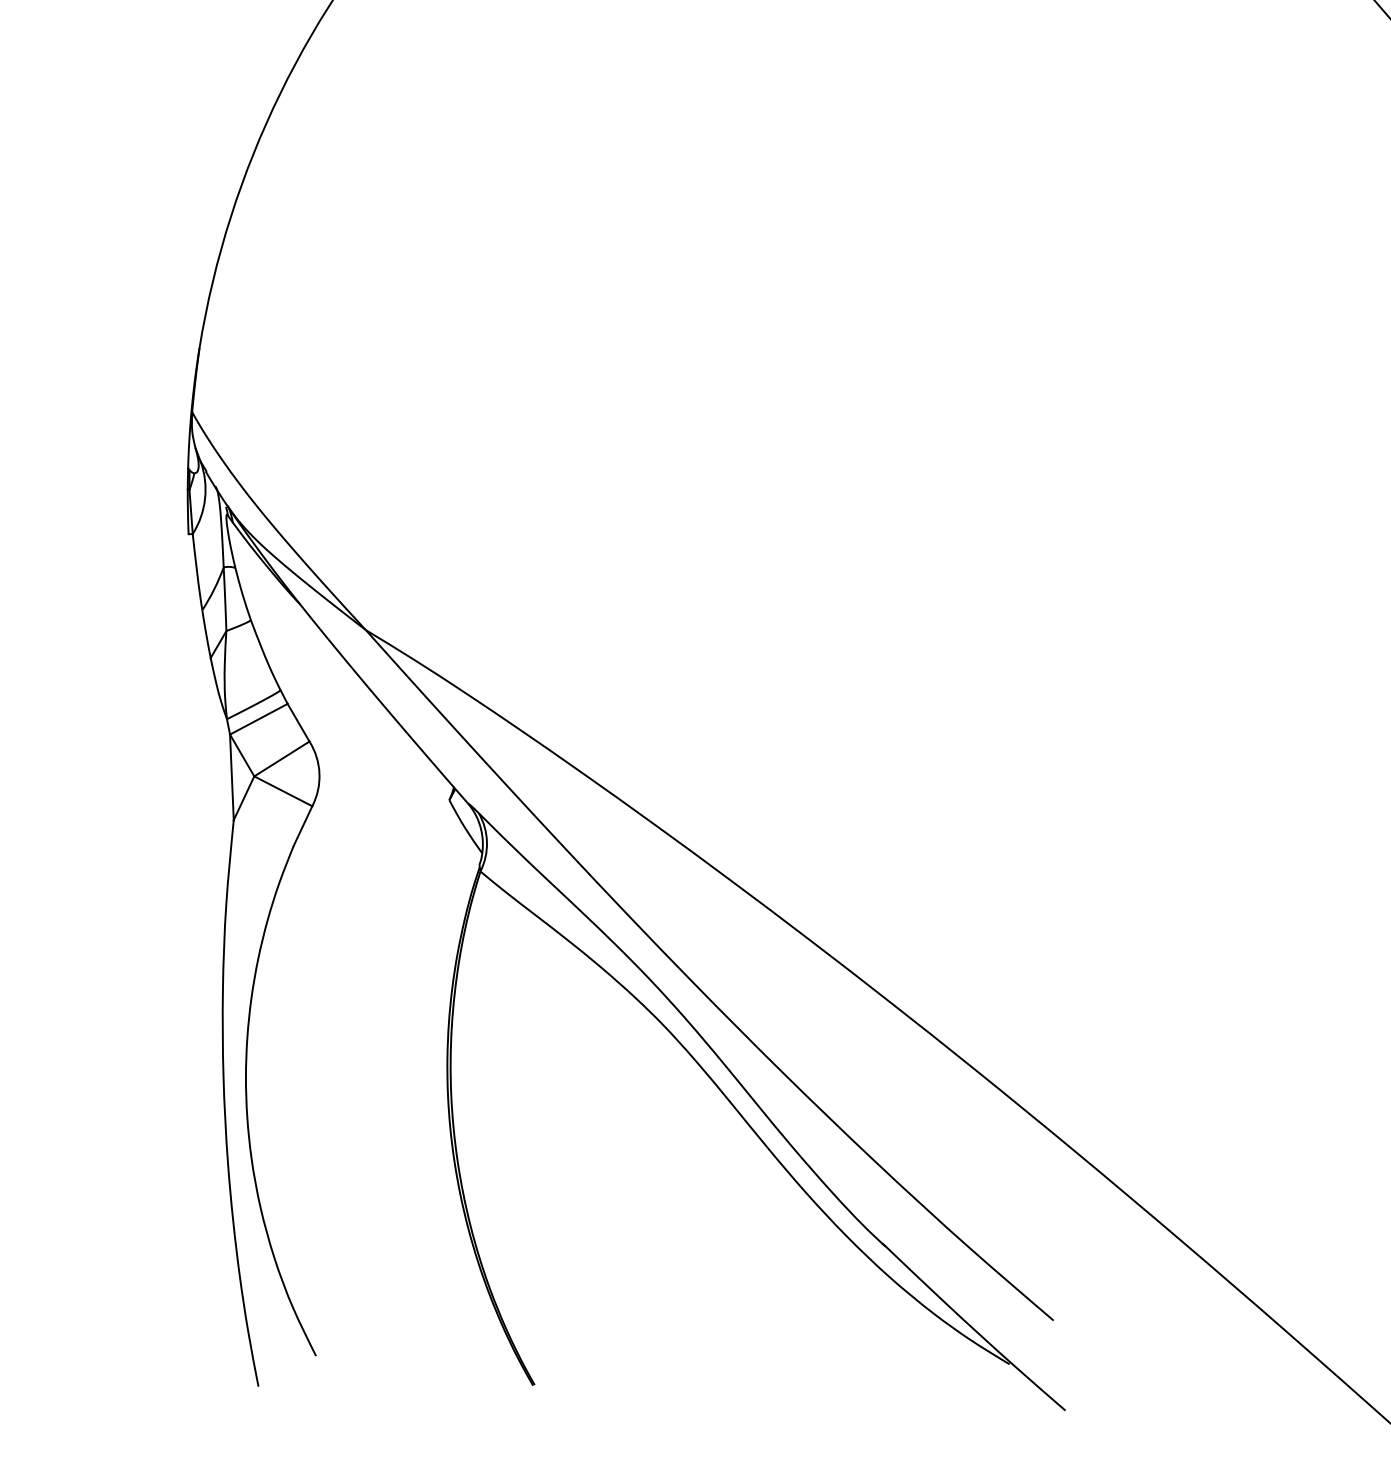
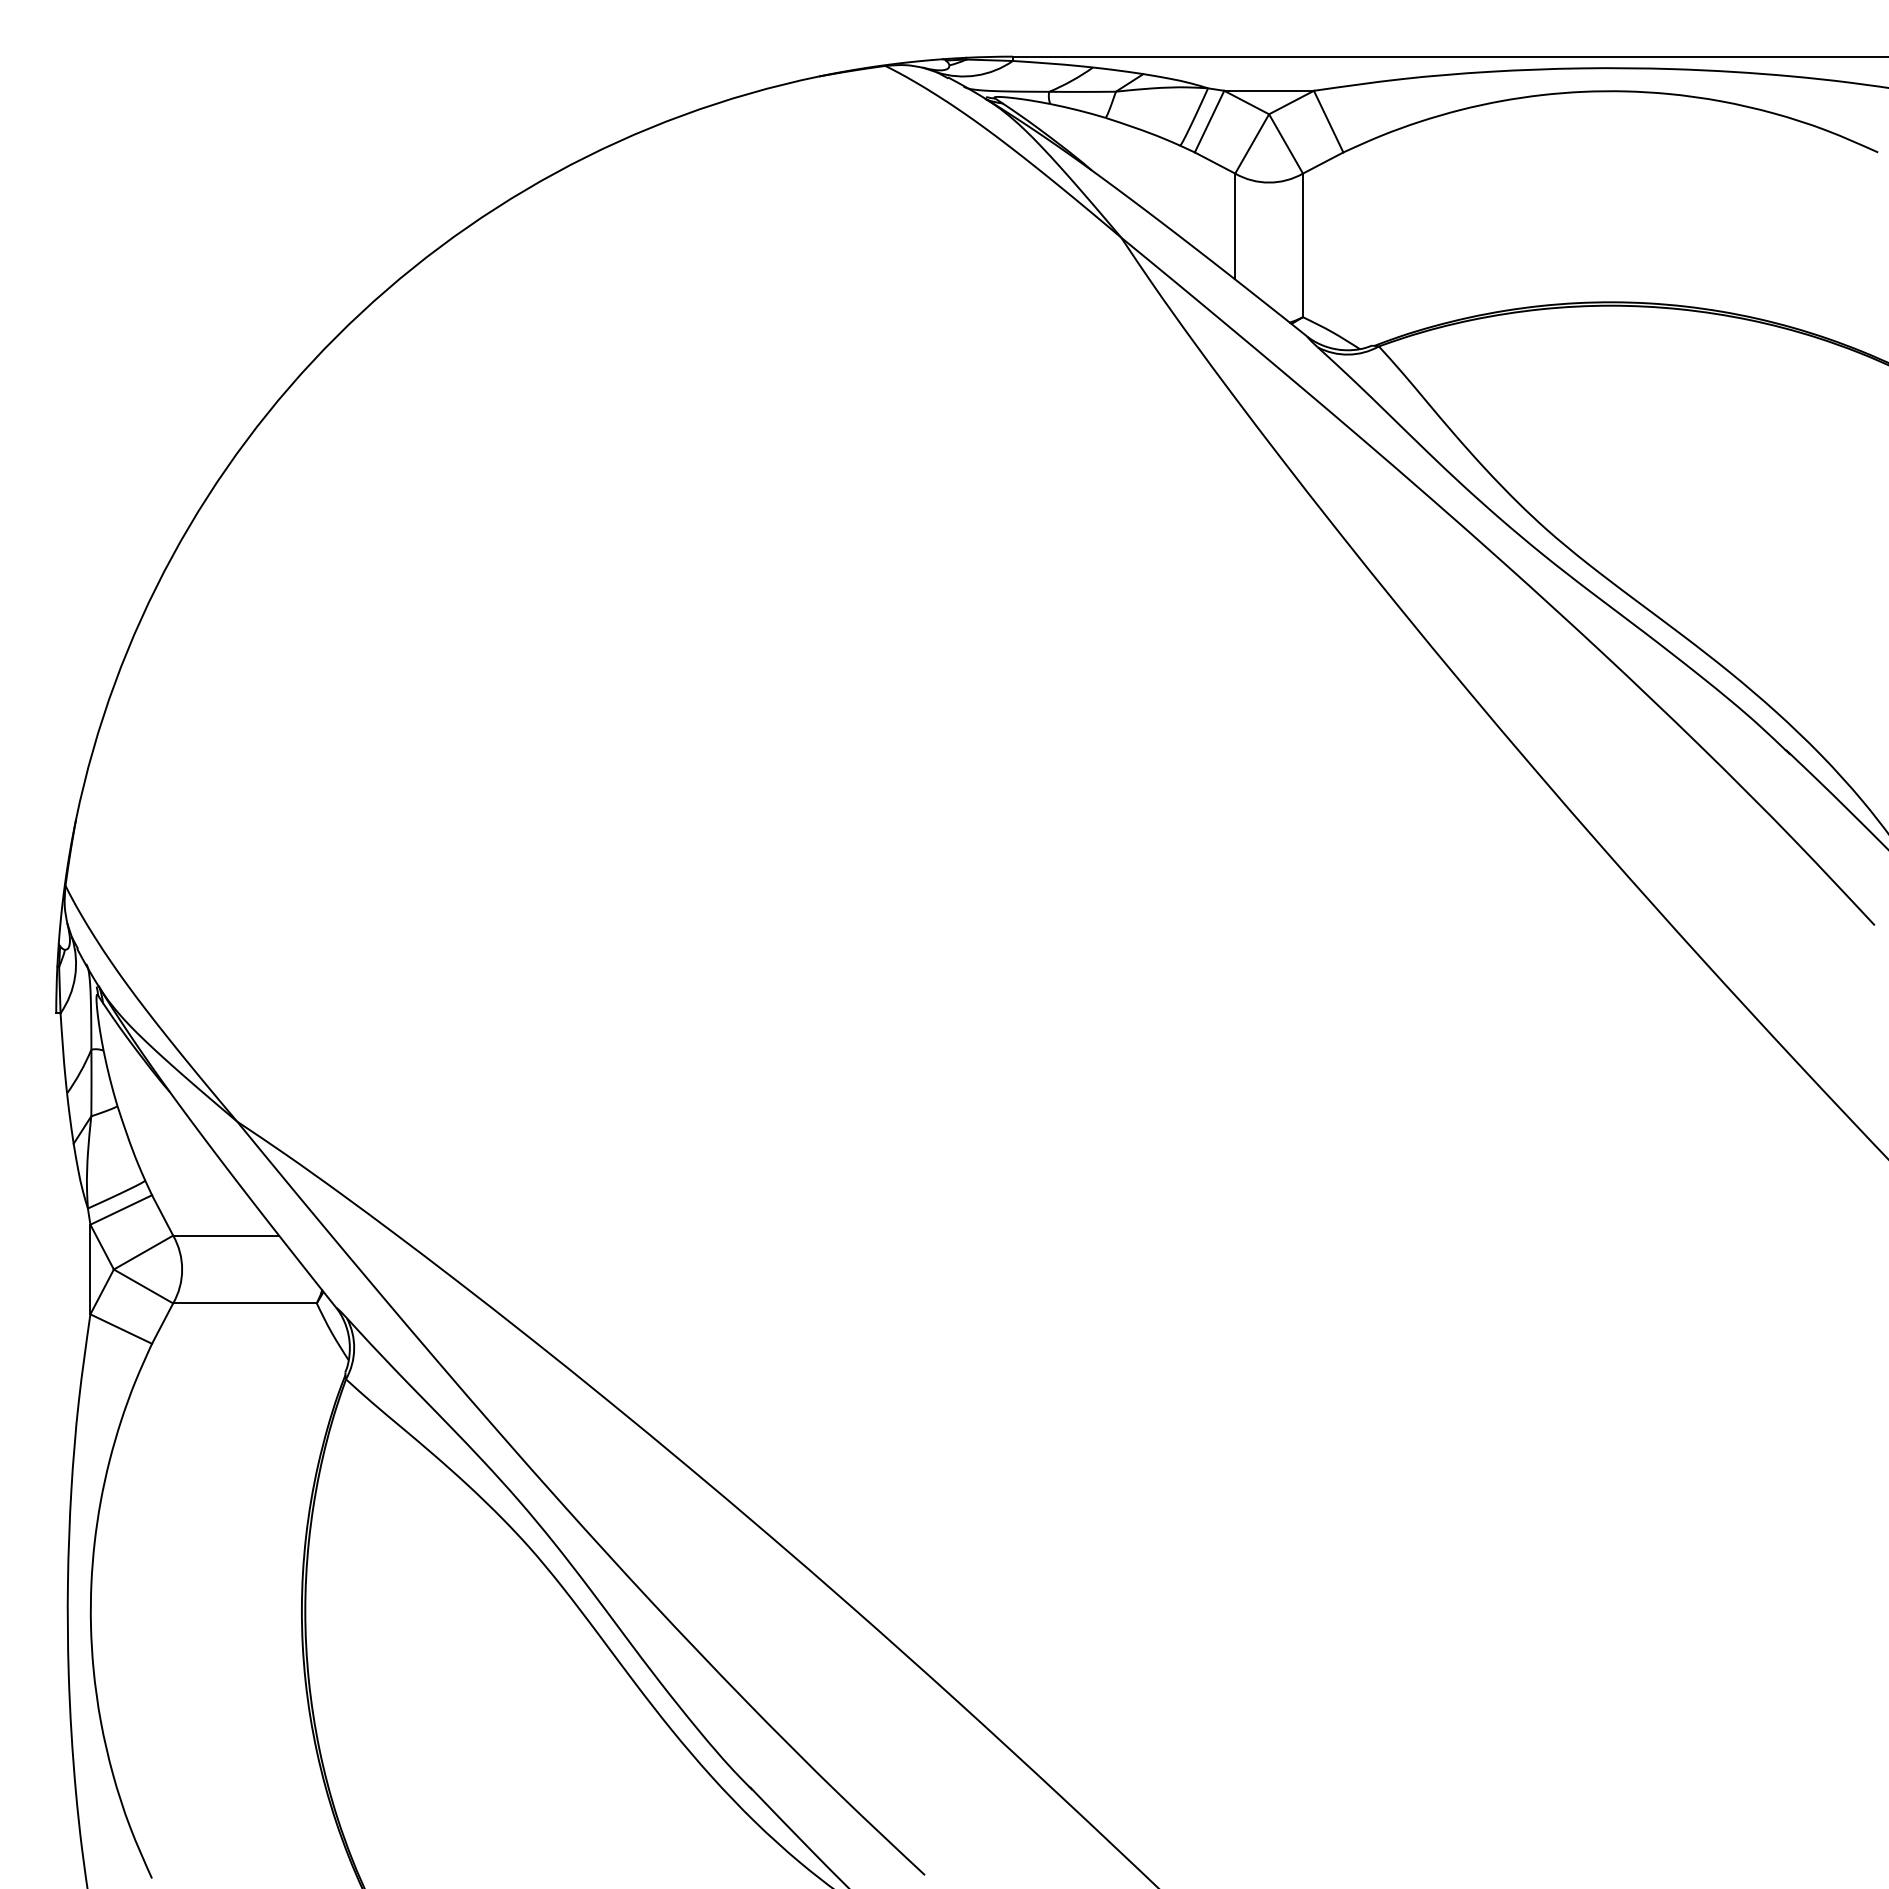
line: (359, 739) -> (225, 1235), added
line: (380, 803) -> (244, 1303), added
line: (264, 832) -> (121, 1328), added

